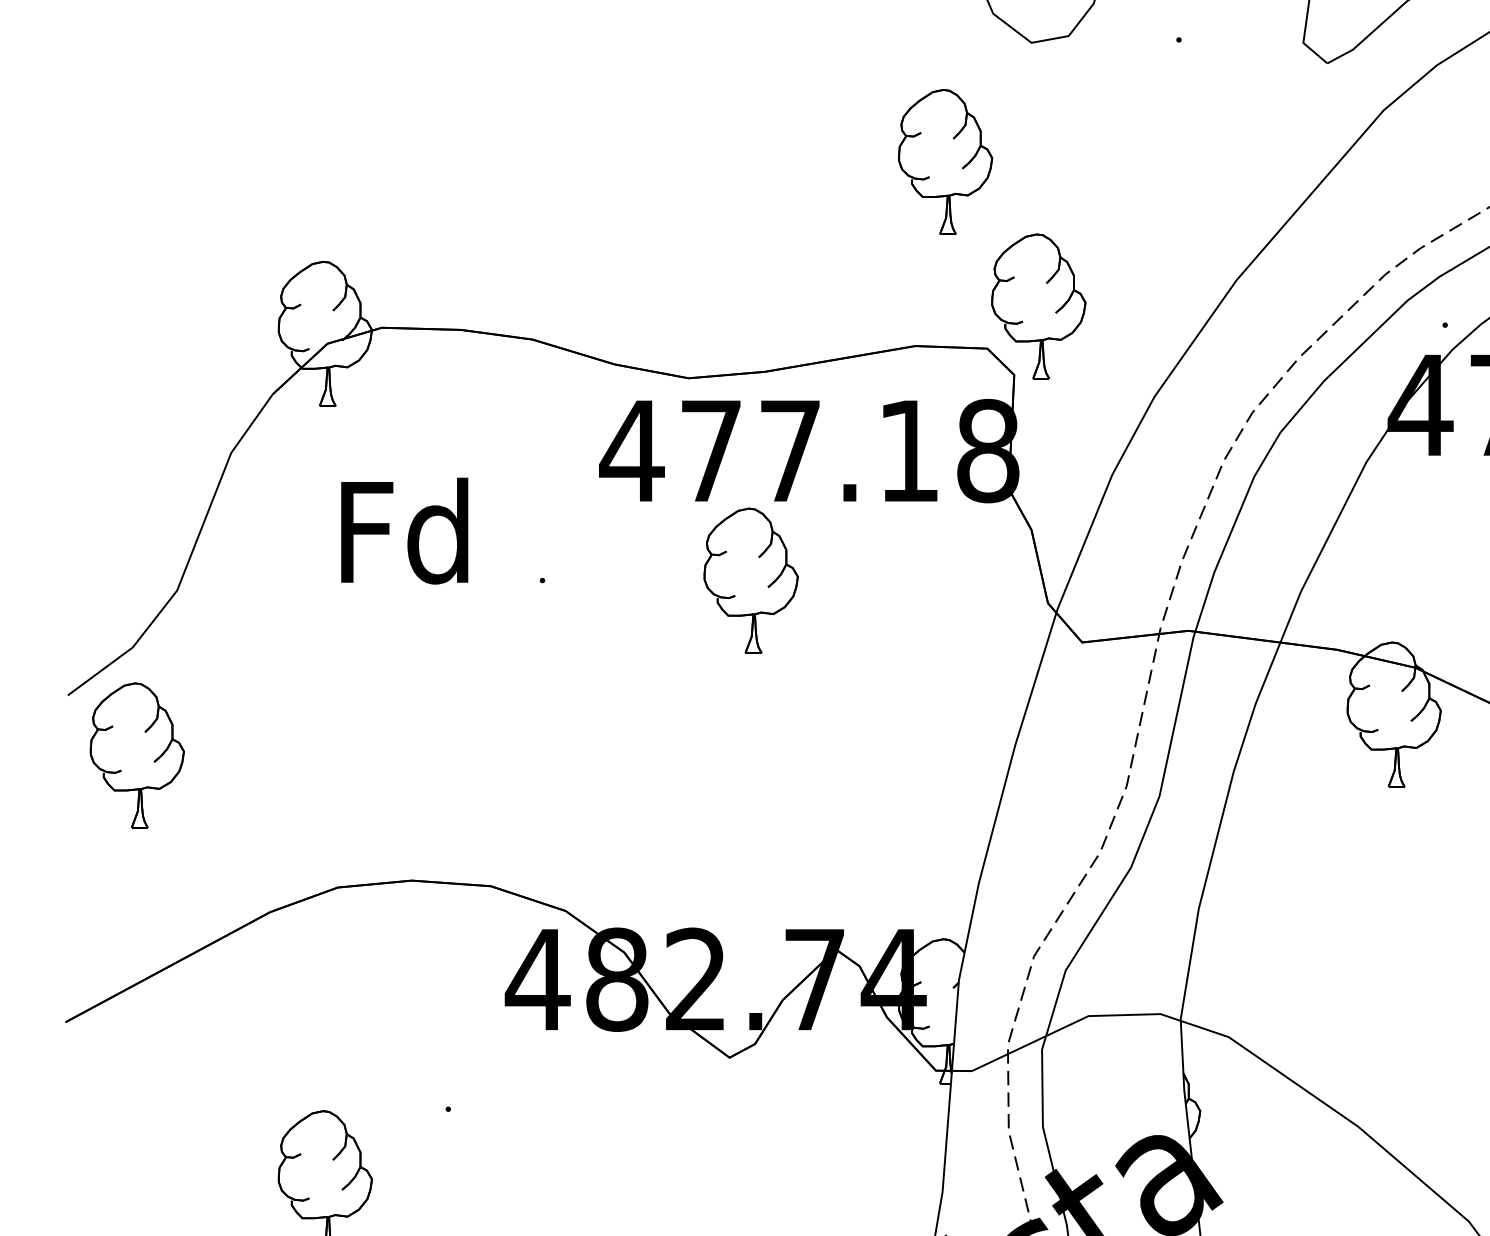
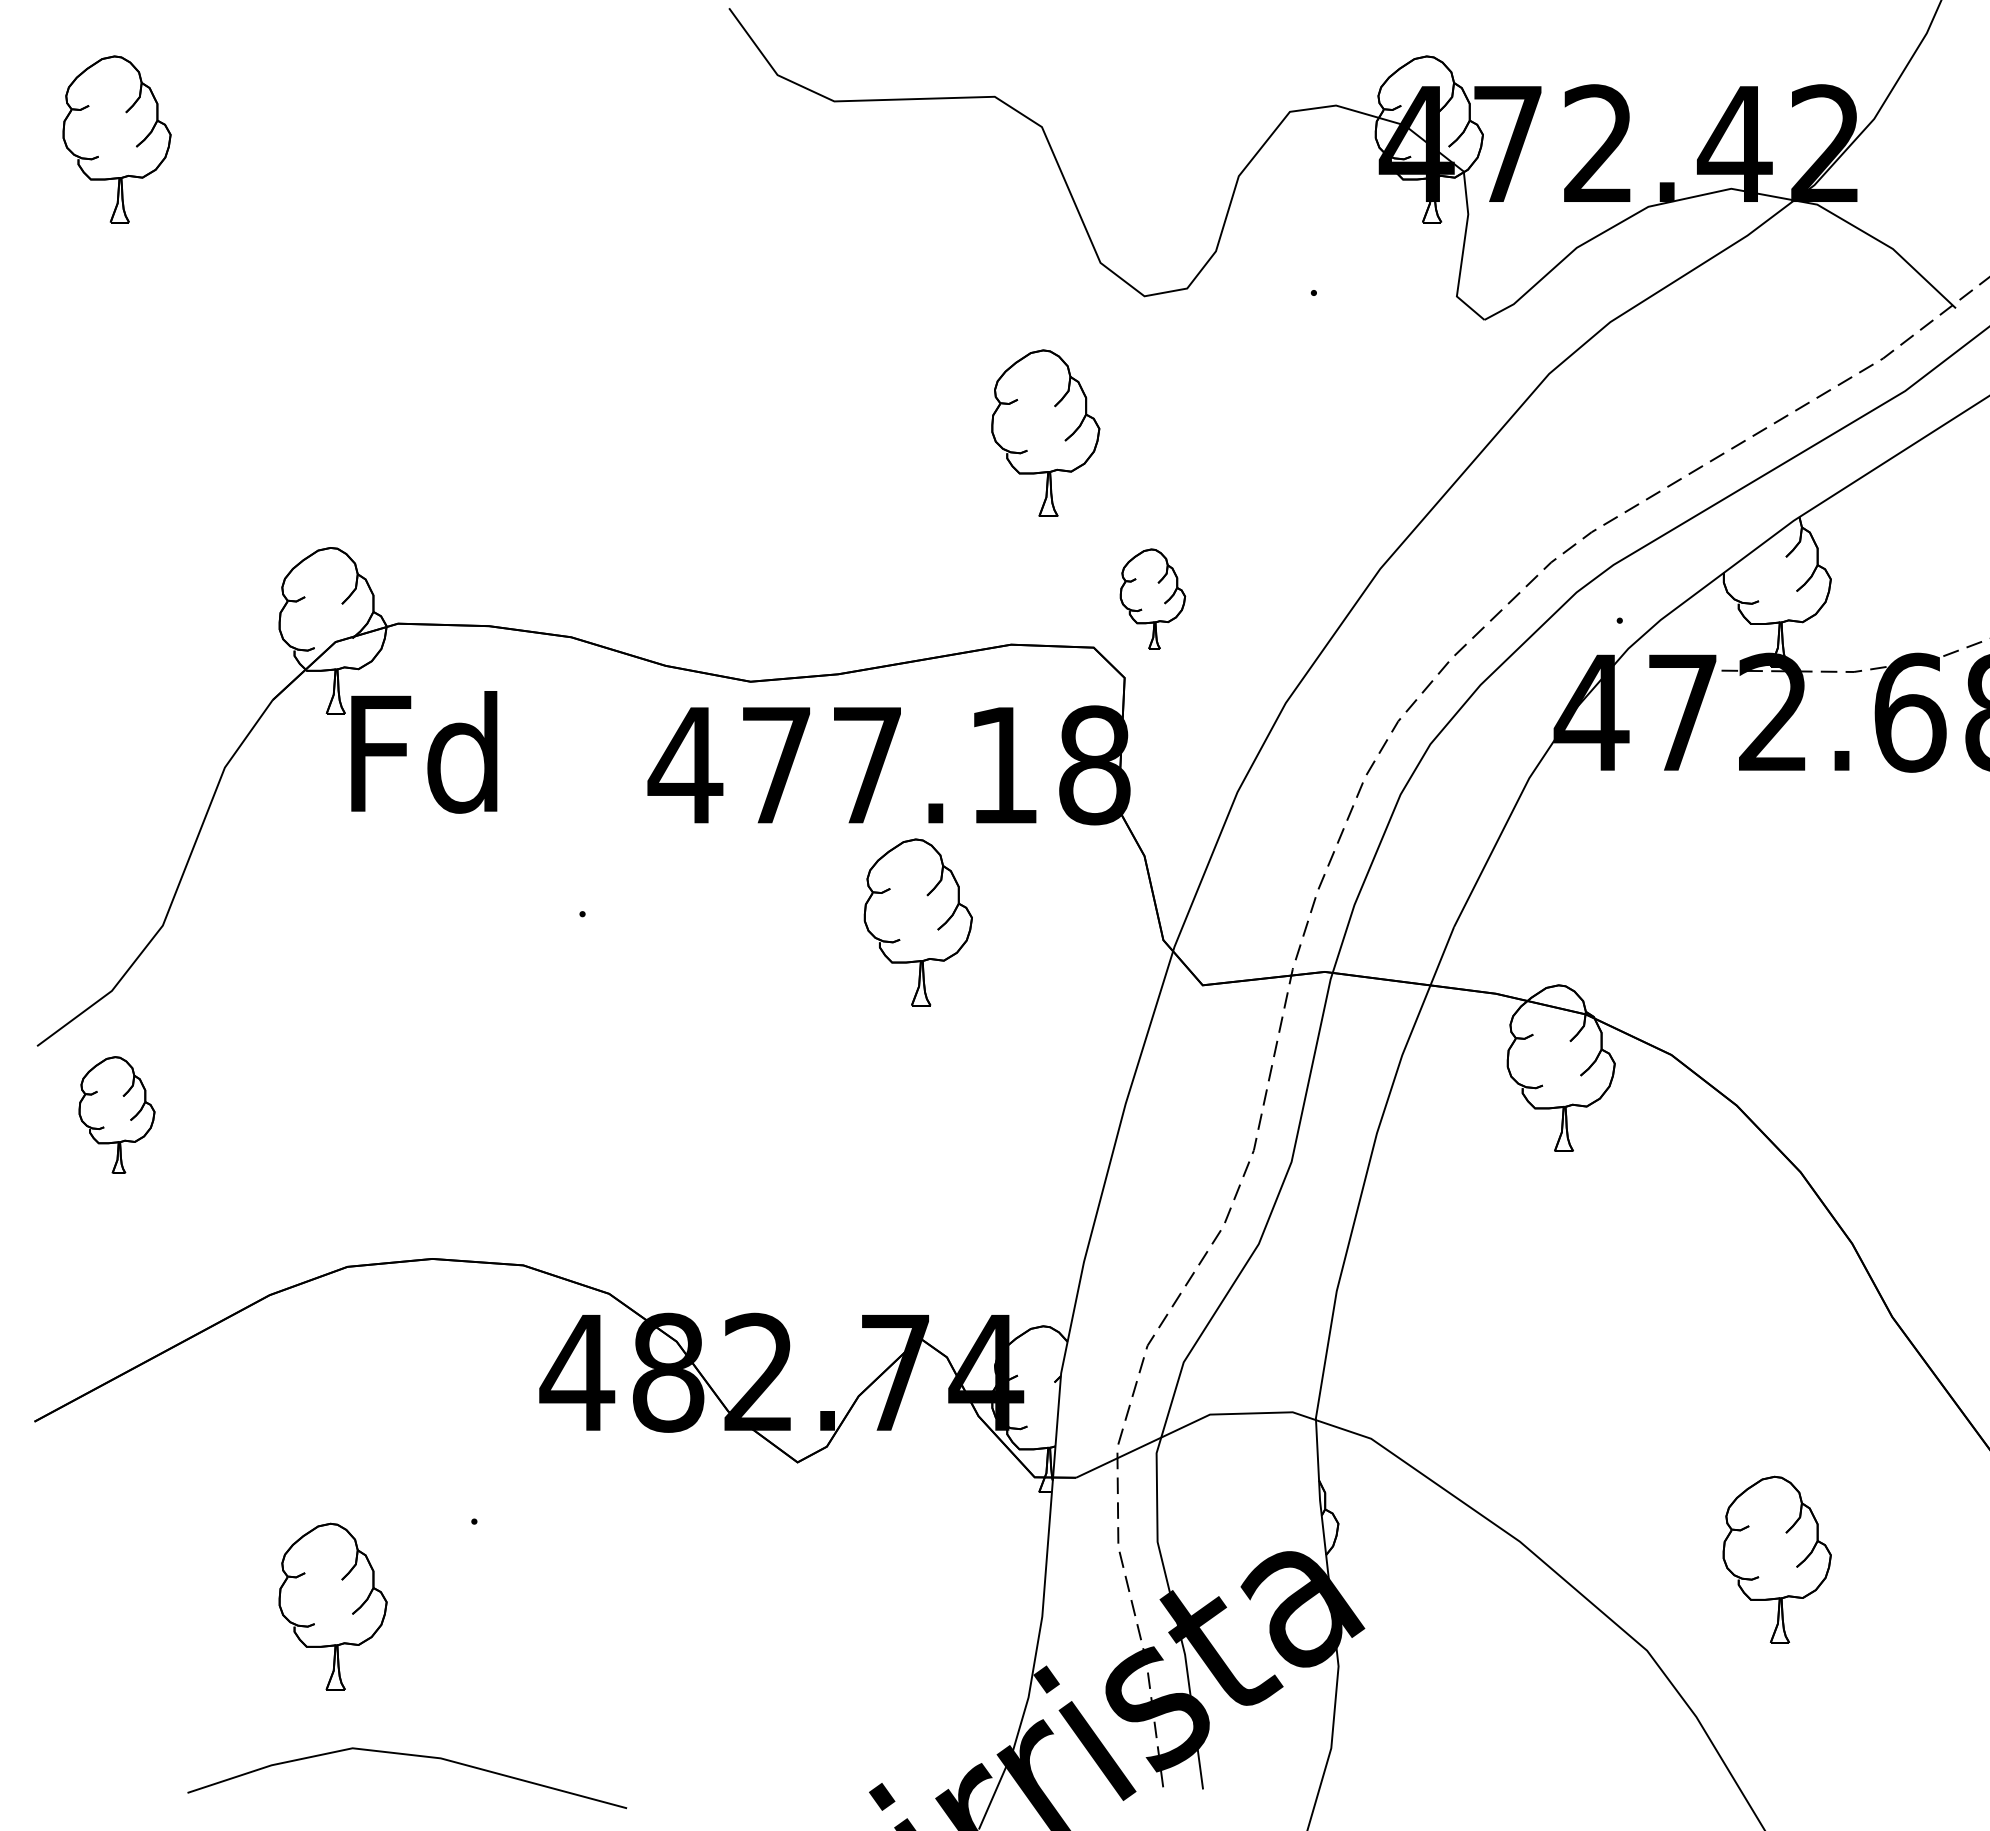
part: (1038, 305) -> (1152, 598), size x0.6
text: (404, 531) -> (424, 752), moved
part: (750, 580) -> (917, 922), moved
part: (136, 754) -> (116, 1114), size x0.7

